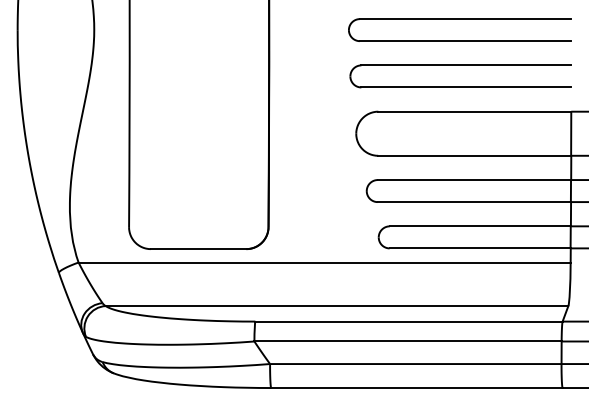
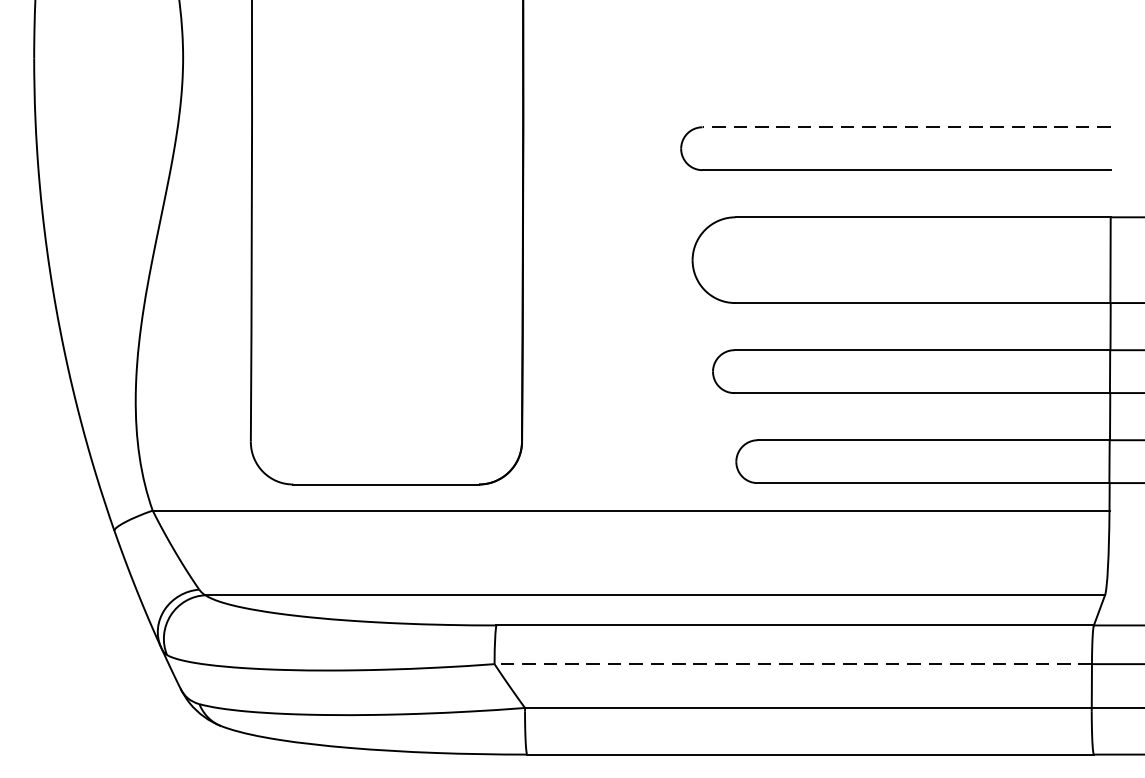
part: (459, 19) -> (893, 38), removed
line: (466, 65) -> (906, 127), solid -> dashed
line: (408, 341) -> (794, 664), solid -> dashed

